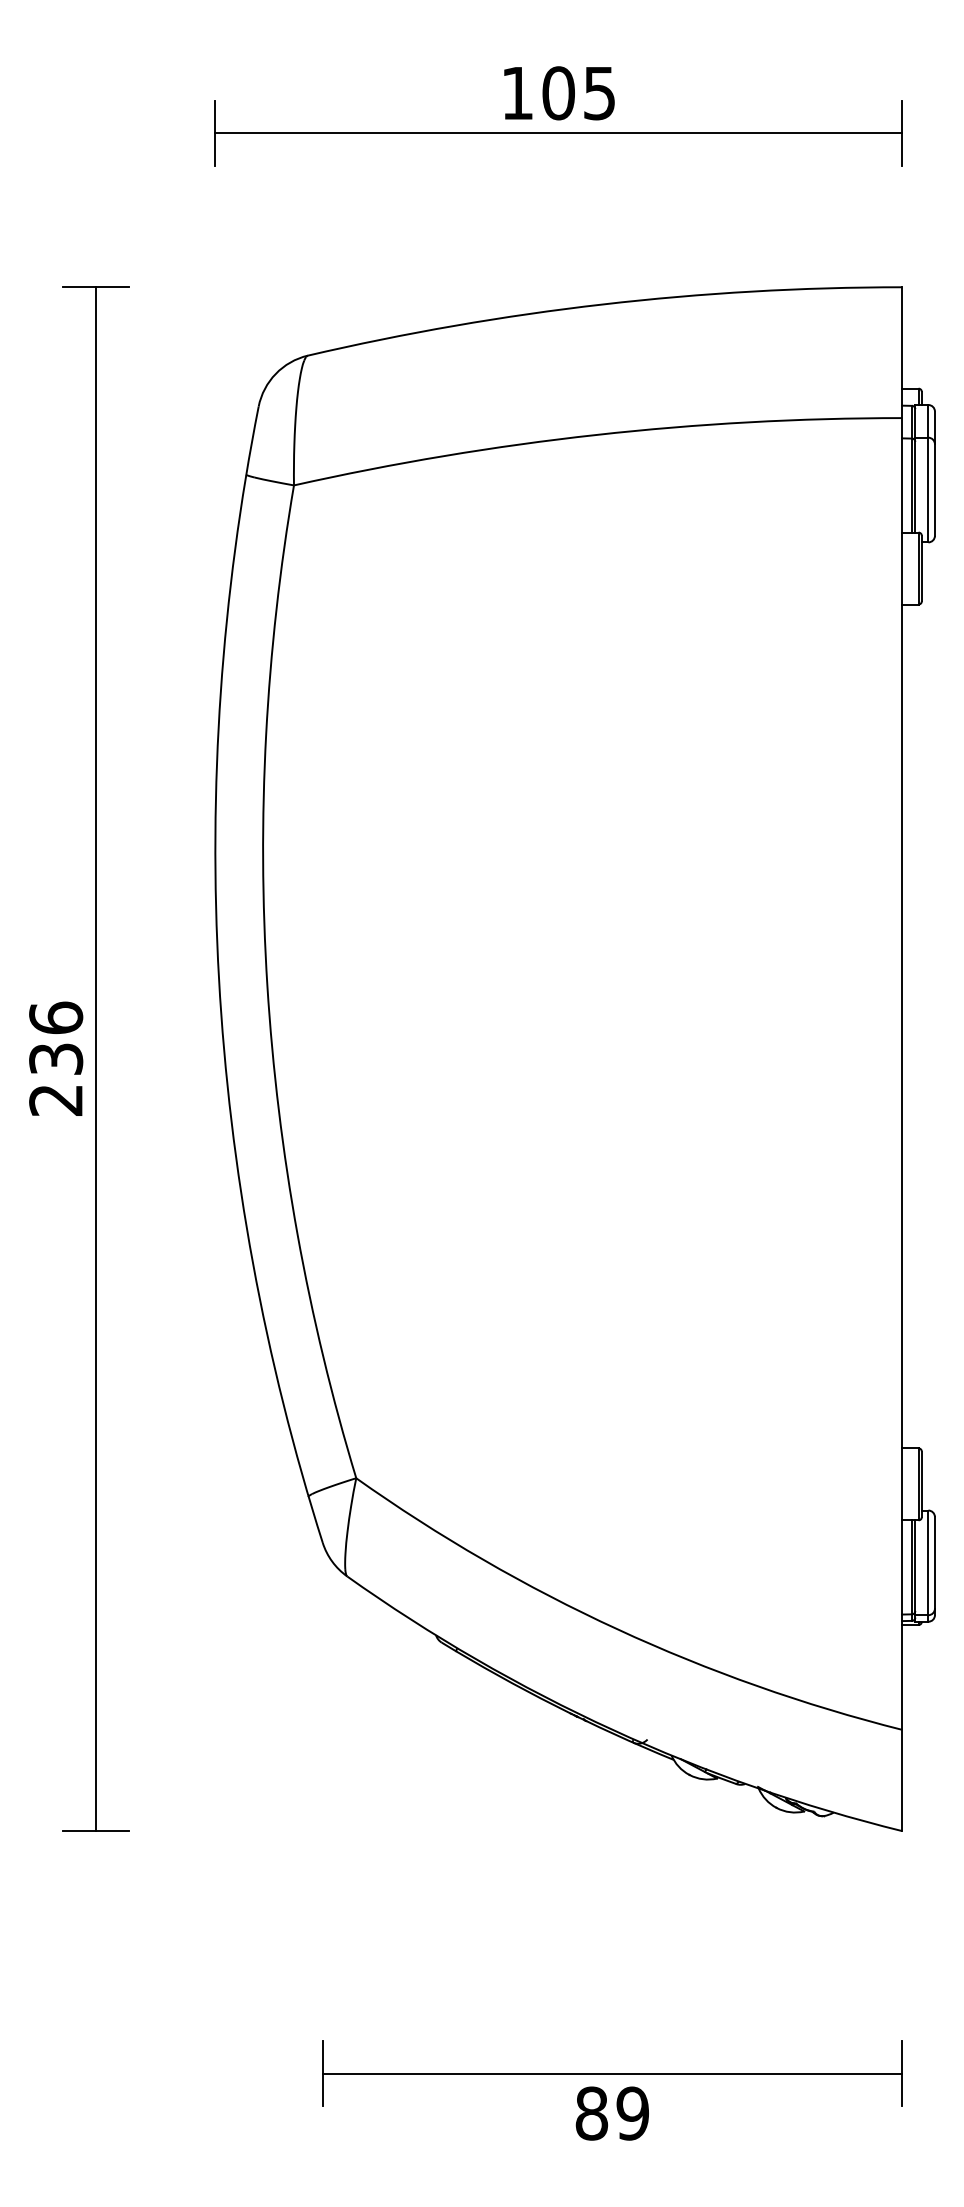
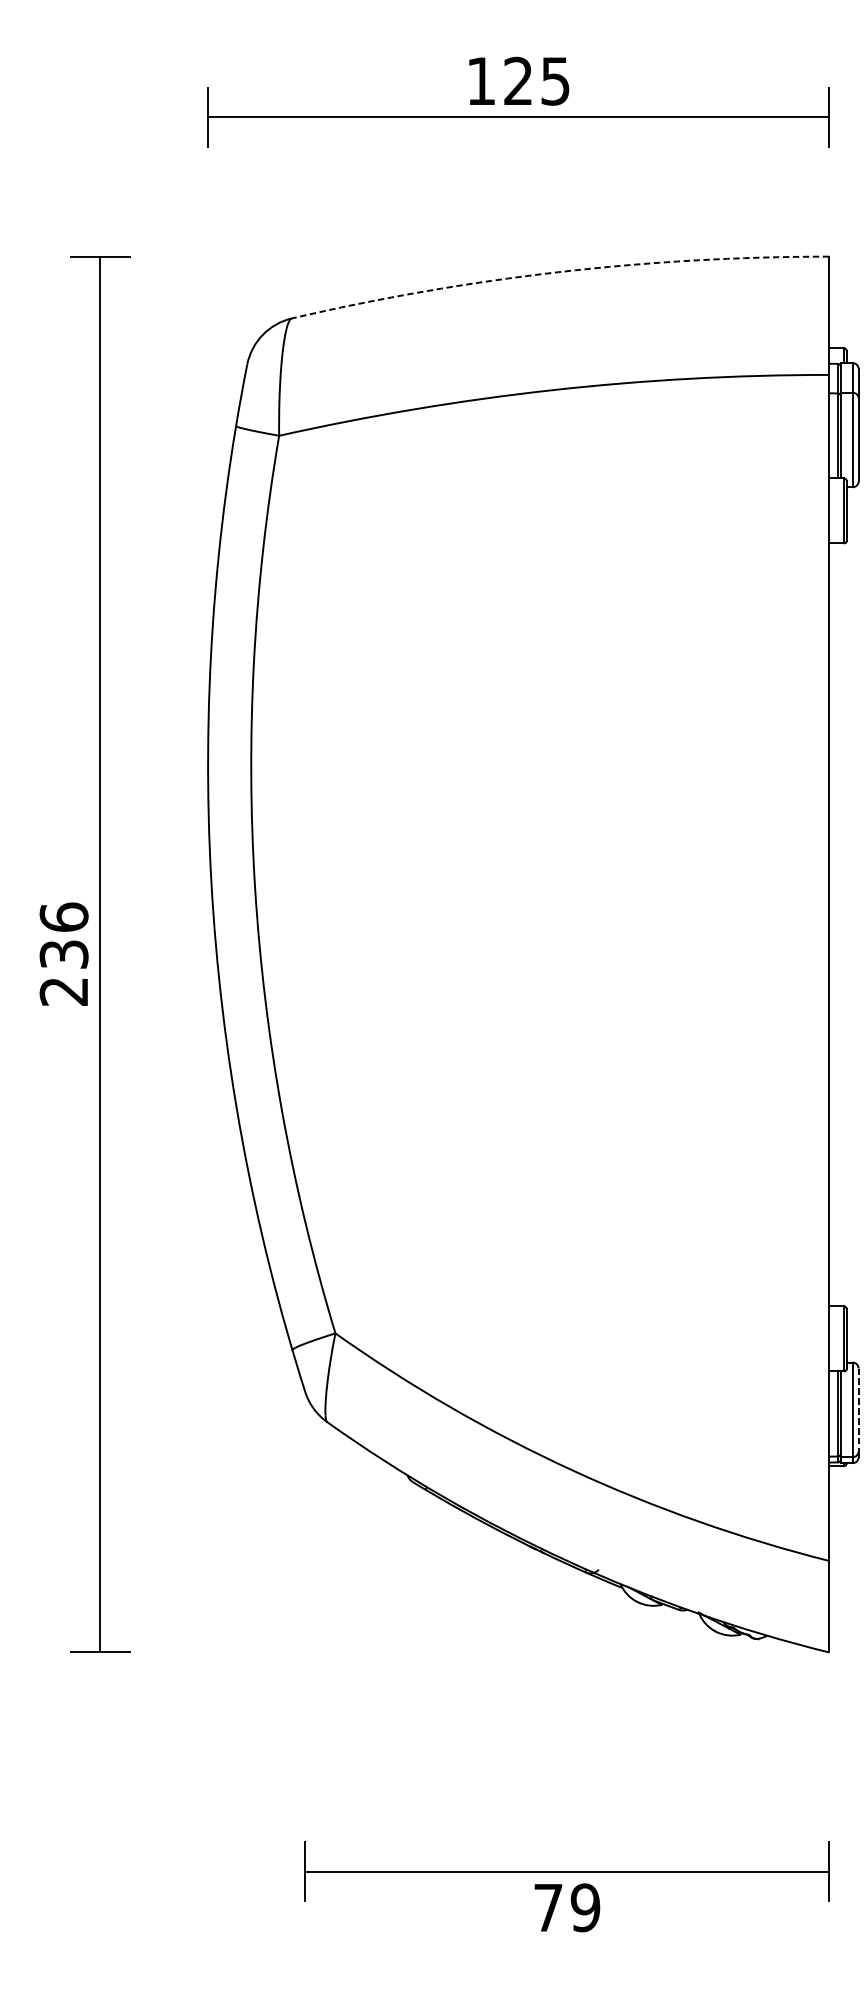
text: (558, 93) -> (518, 81), 105 -> 125
arc: (603, 304) -> (558, 272), solid -> dashed
line: (934, 1562) -> (858, 1409), solid -> dashed
text: (591, 2113) -> (548, 1907), 89 -> 79

